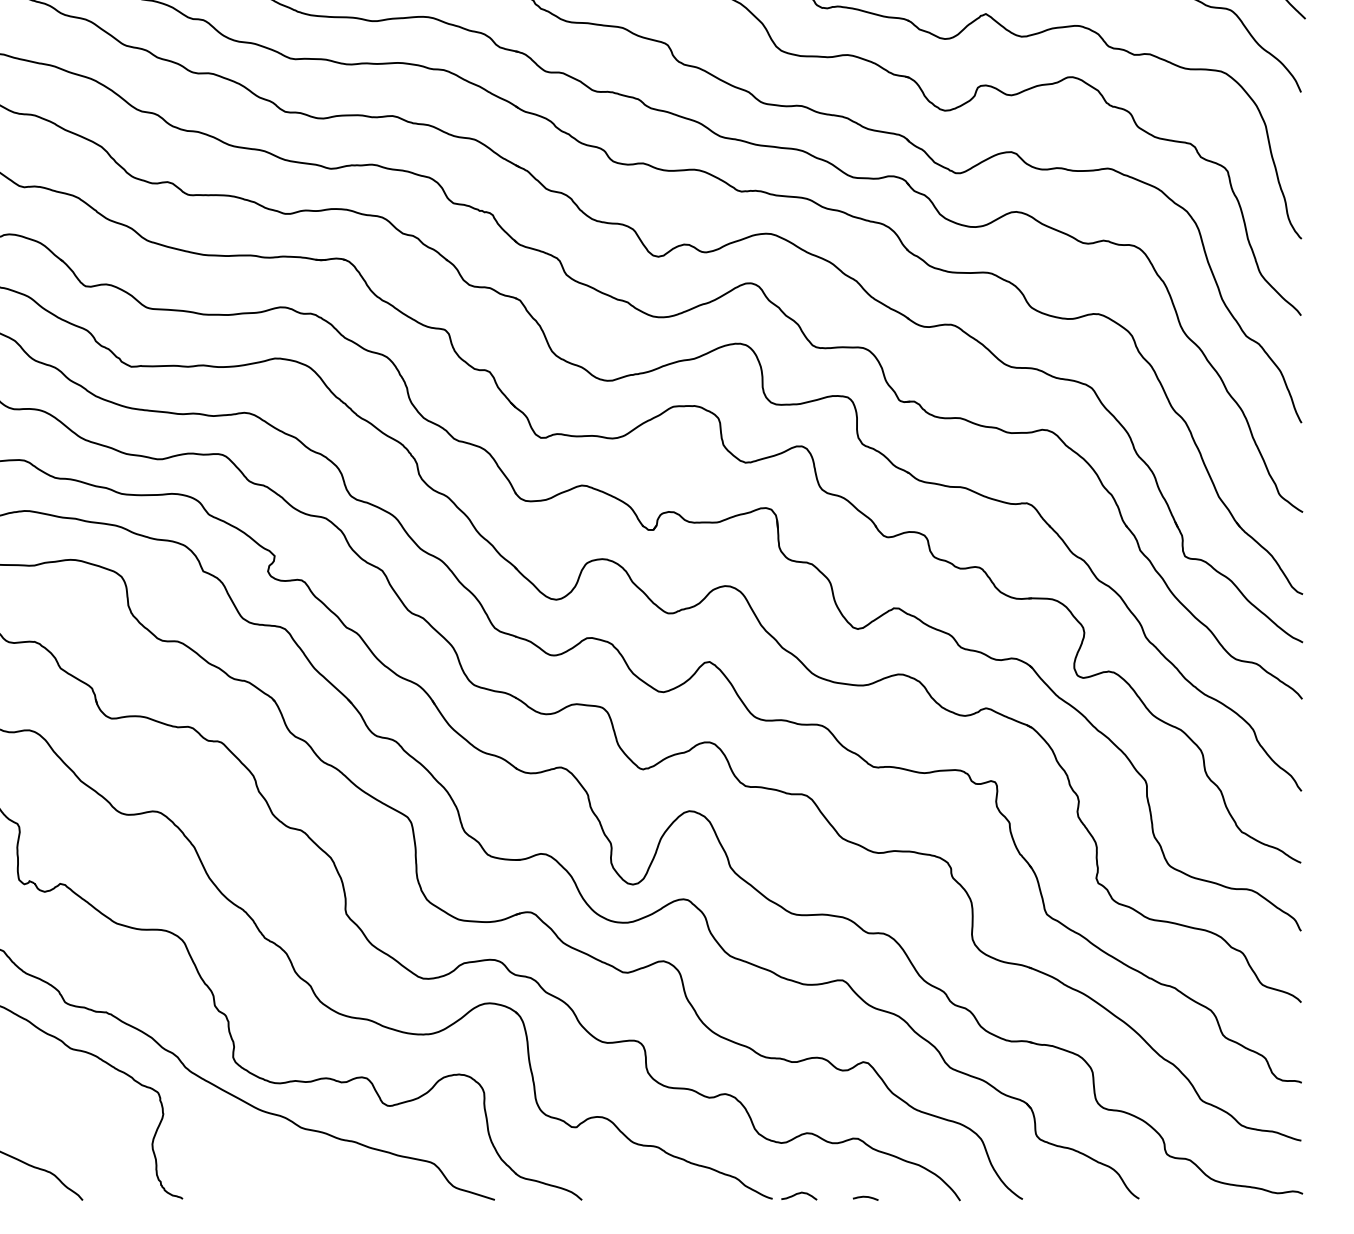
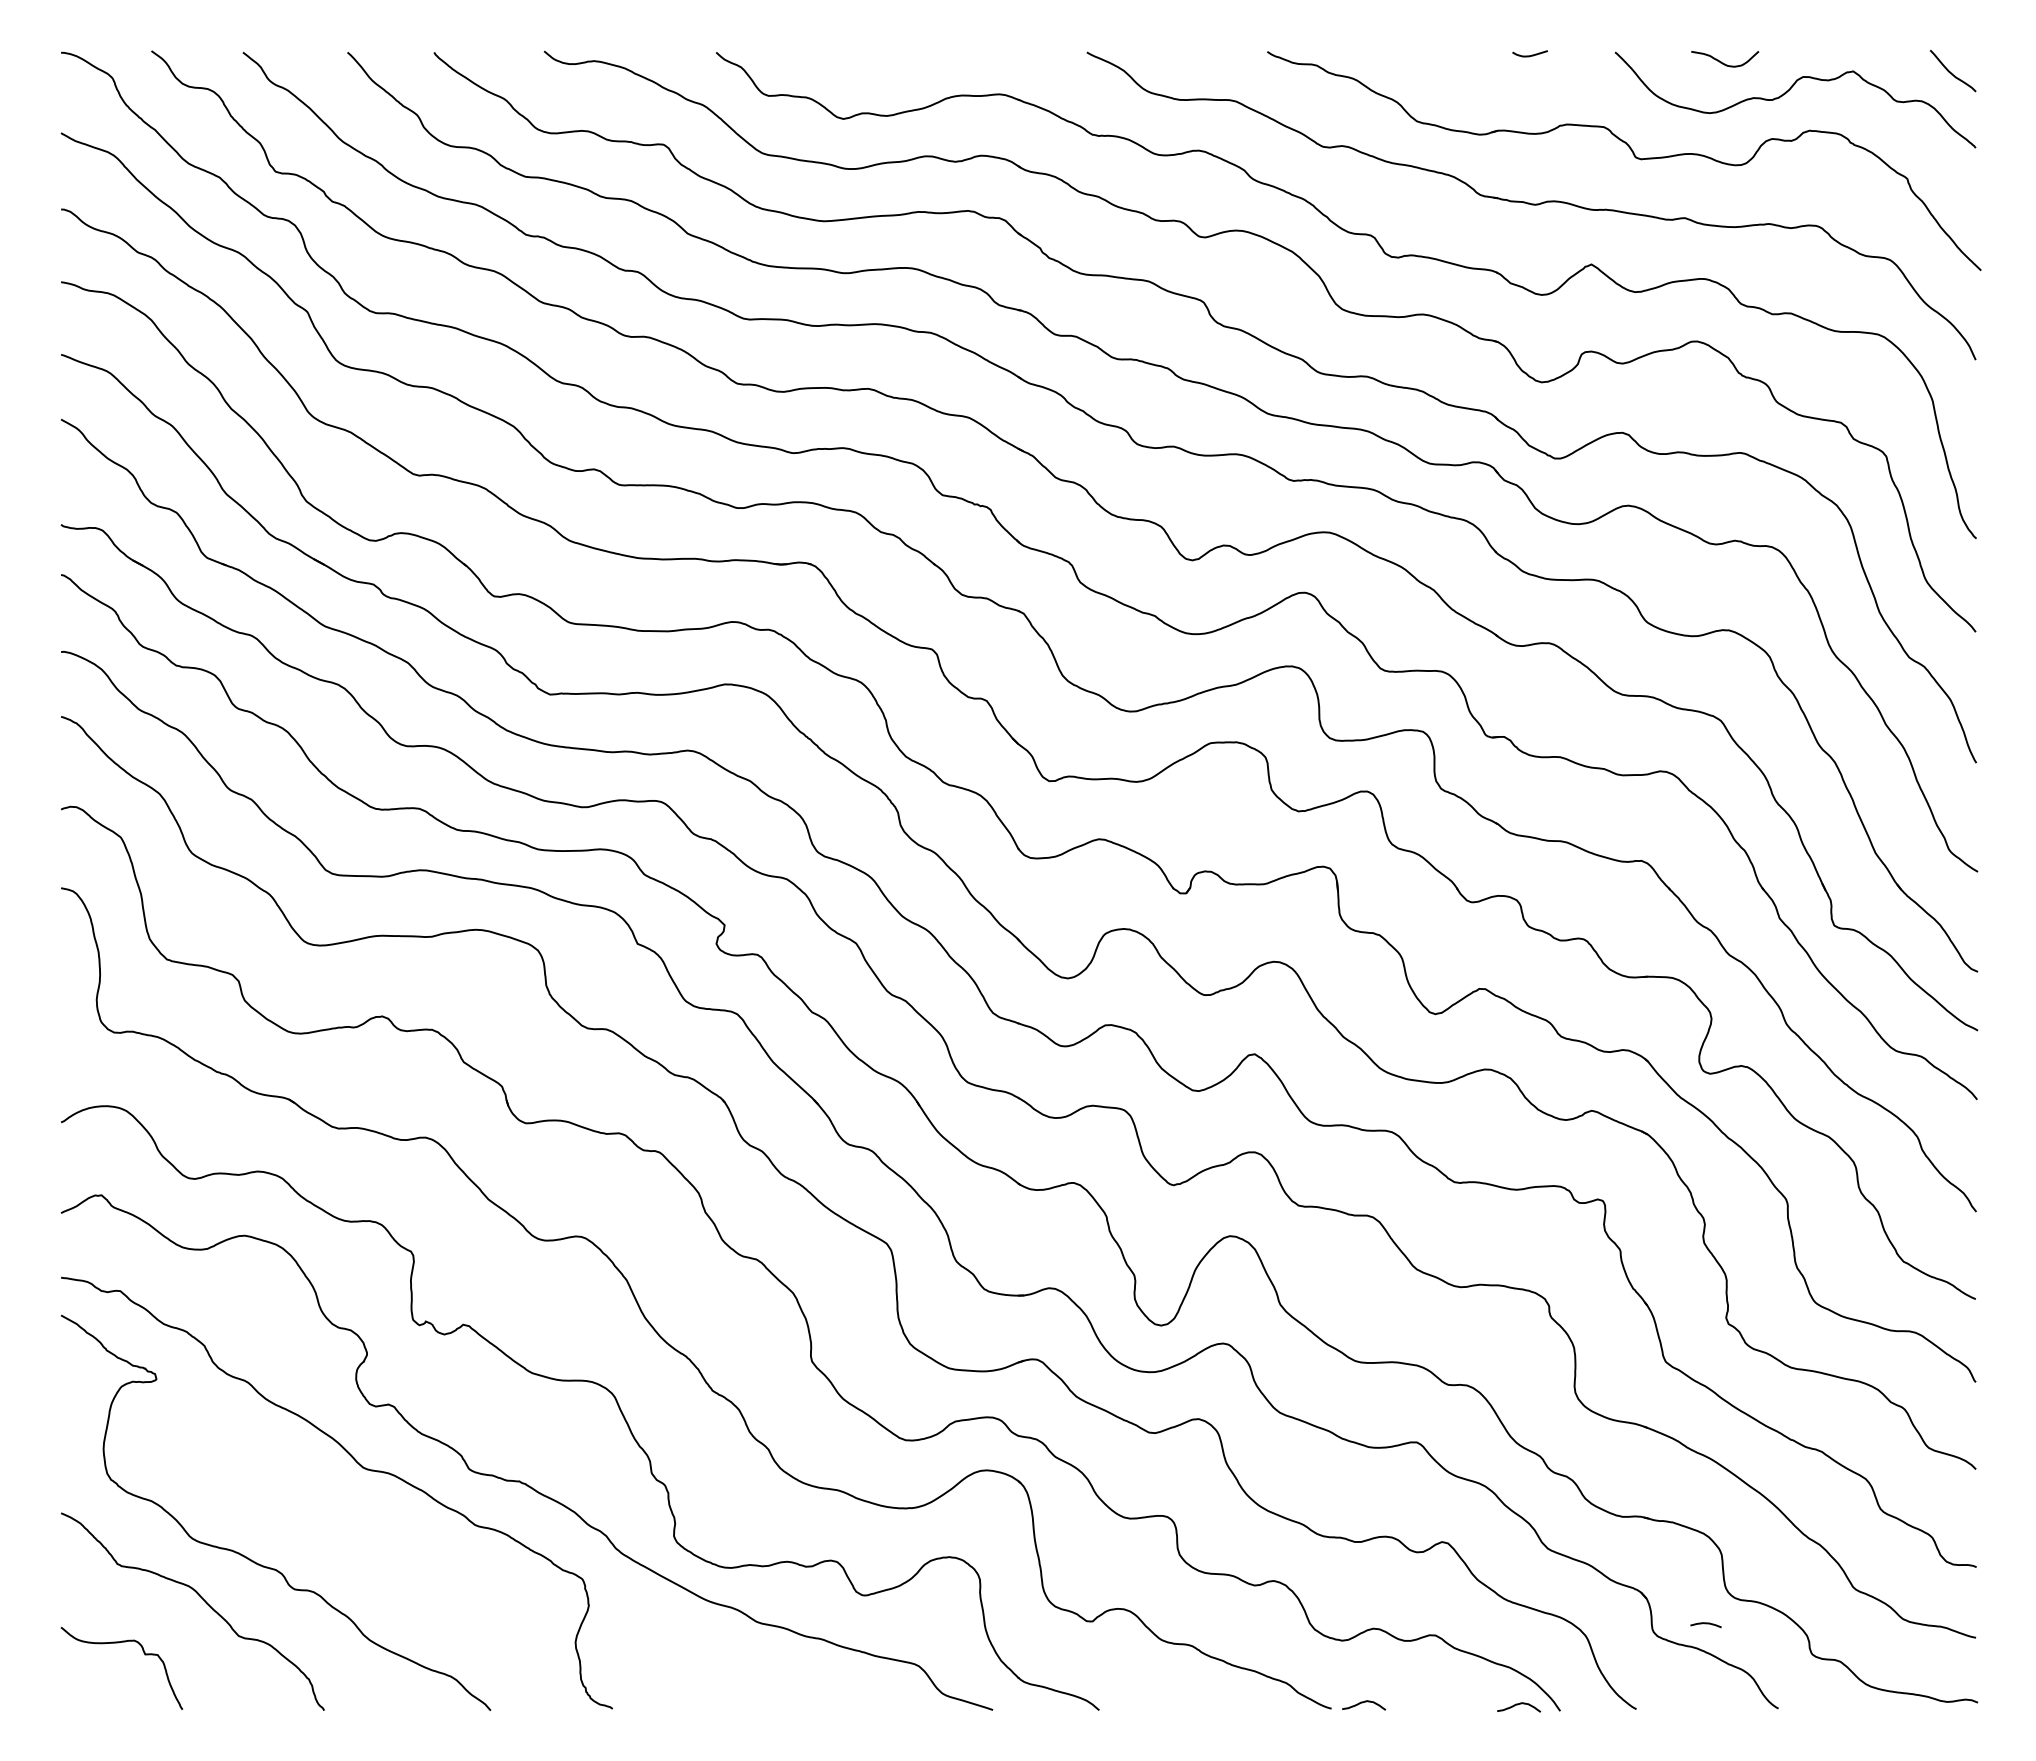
curve: (925, 1196) -> (1517, 1705), added
curve: (865, 1197) -> (1705, 1624), moved

